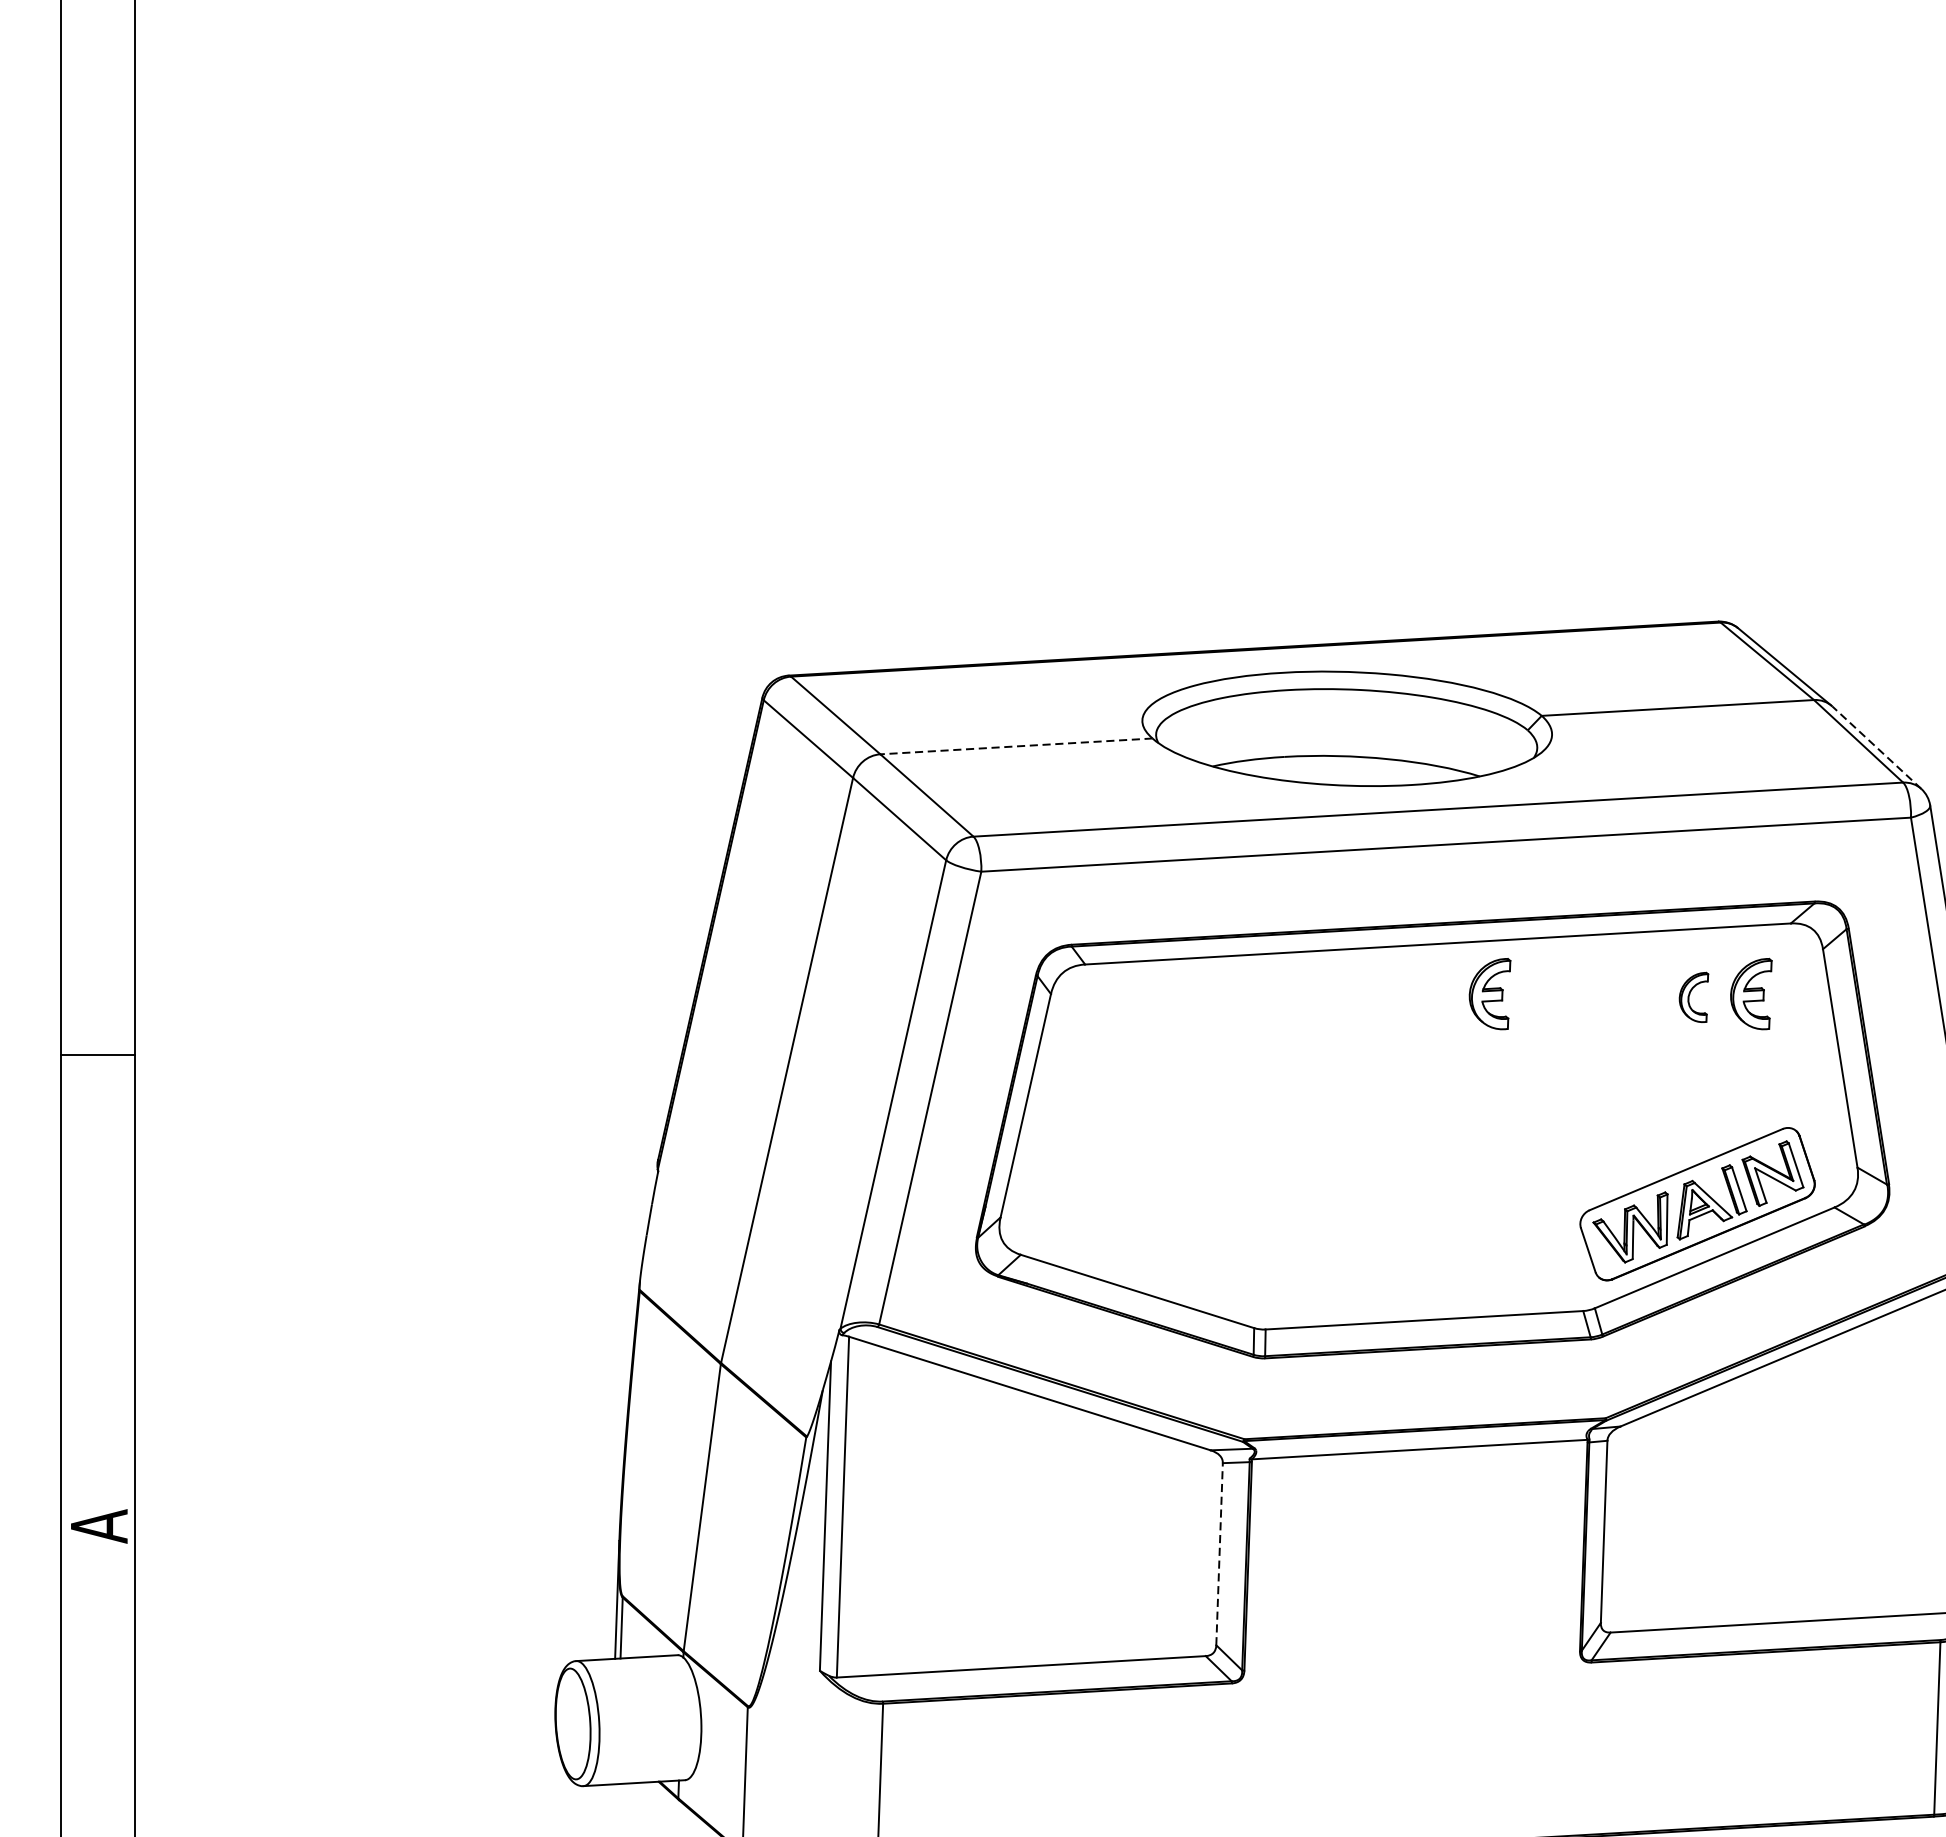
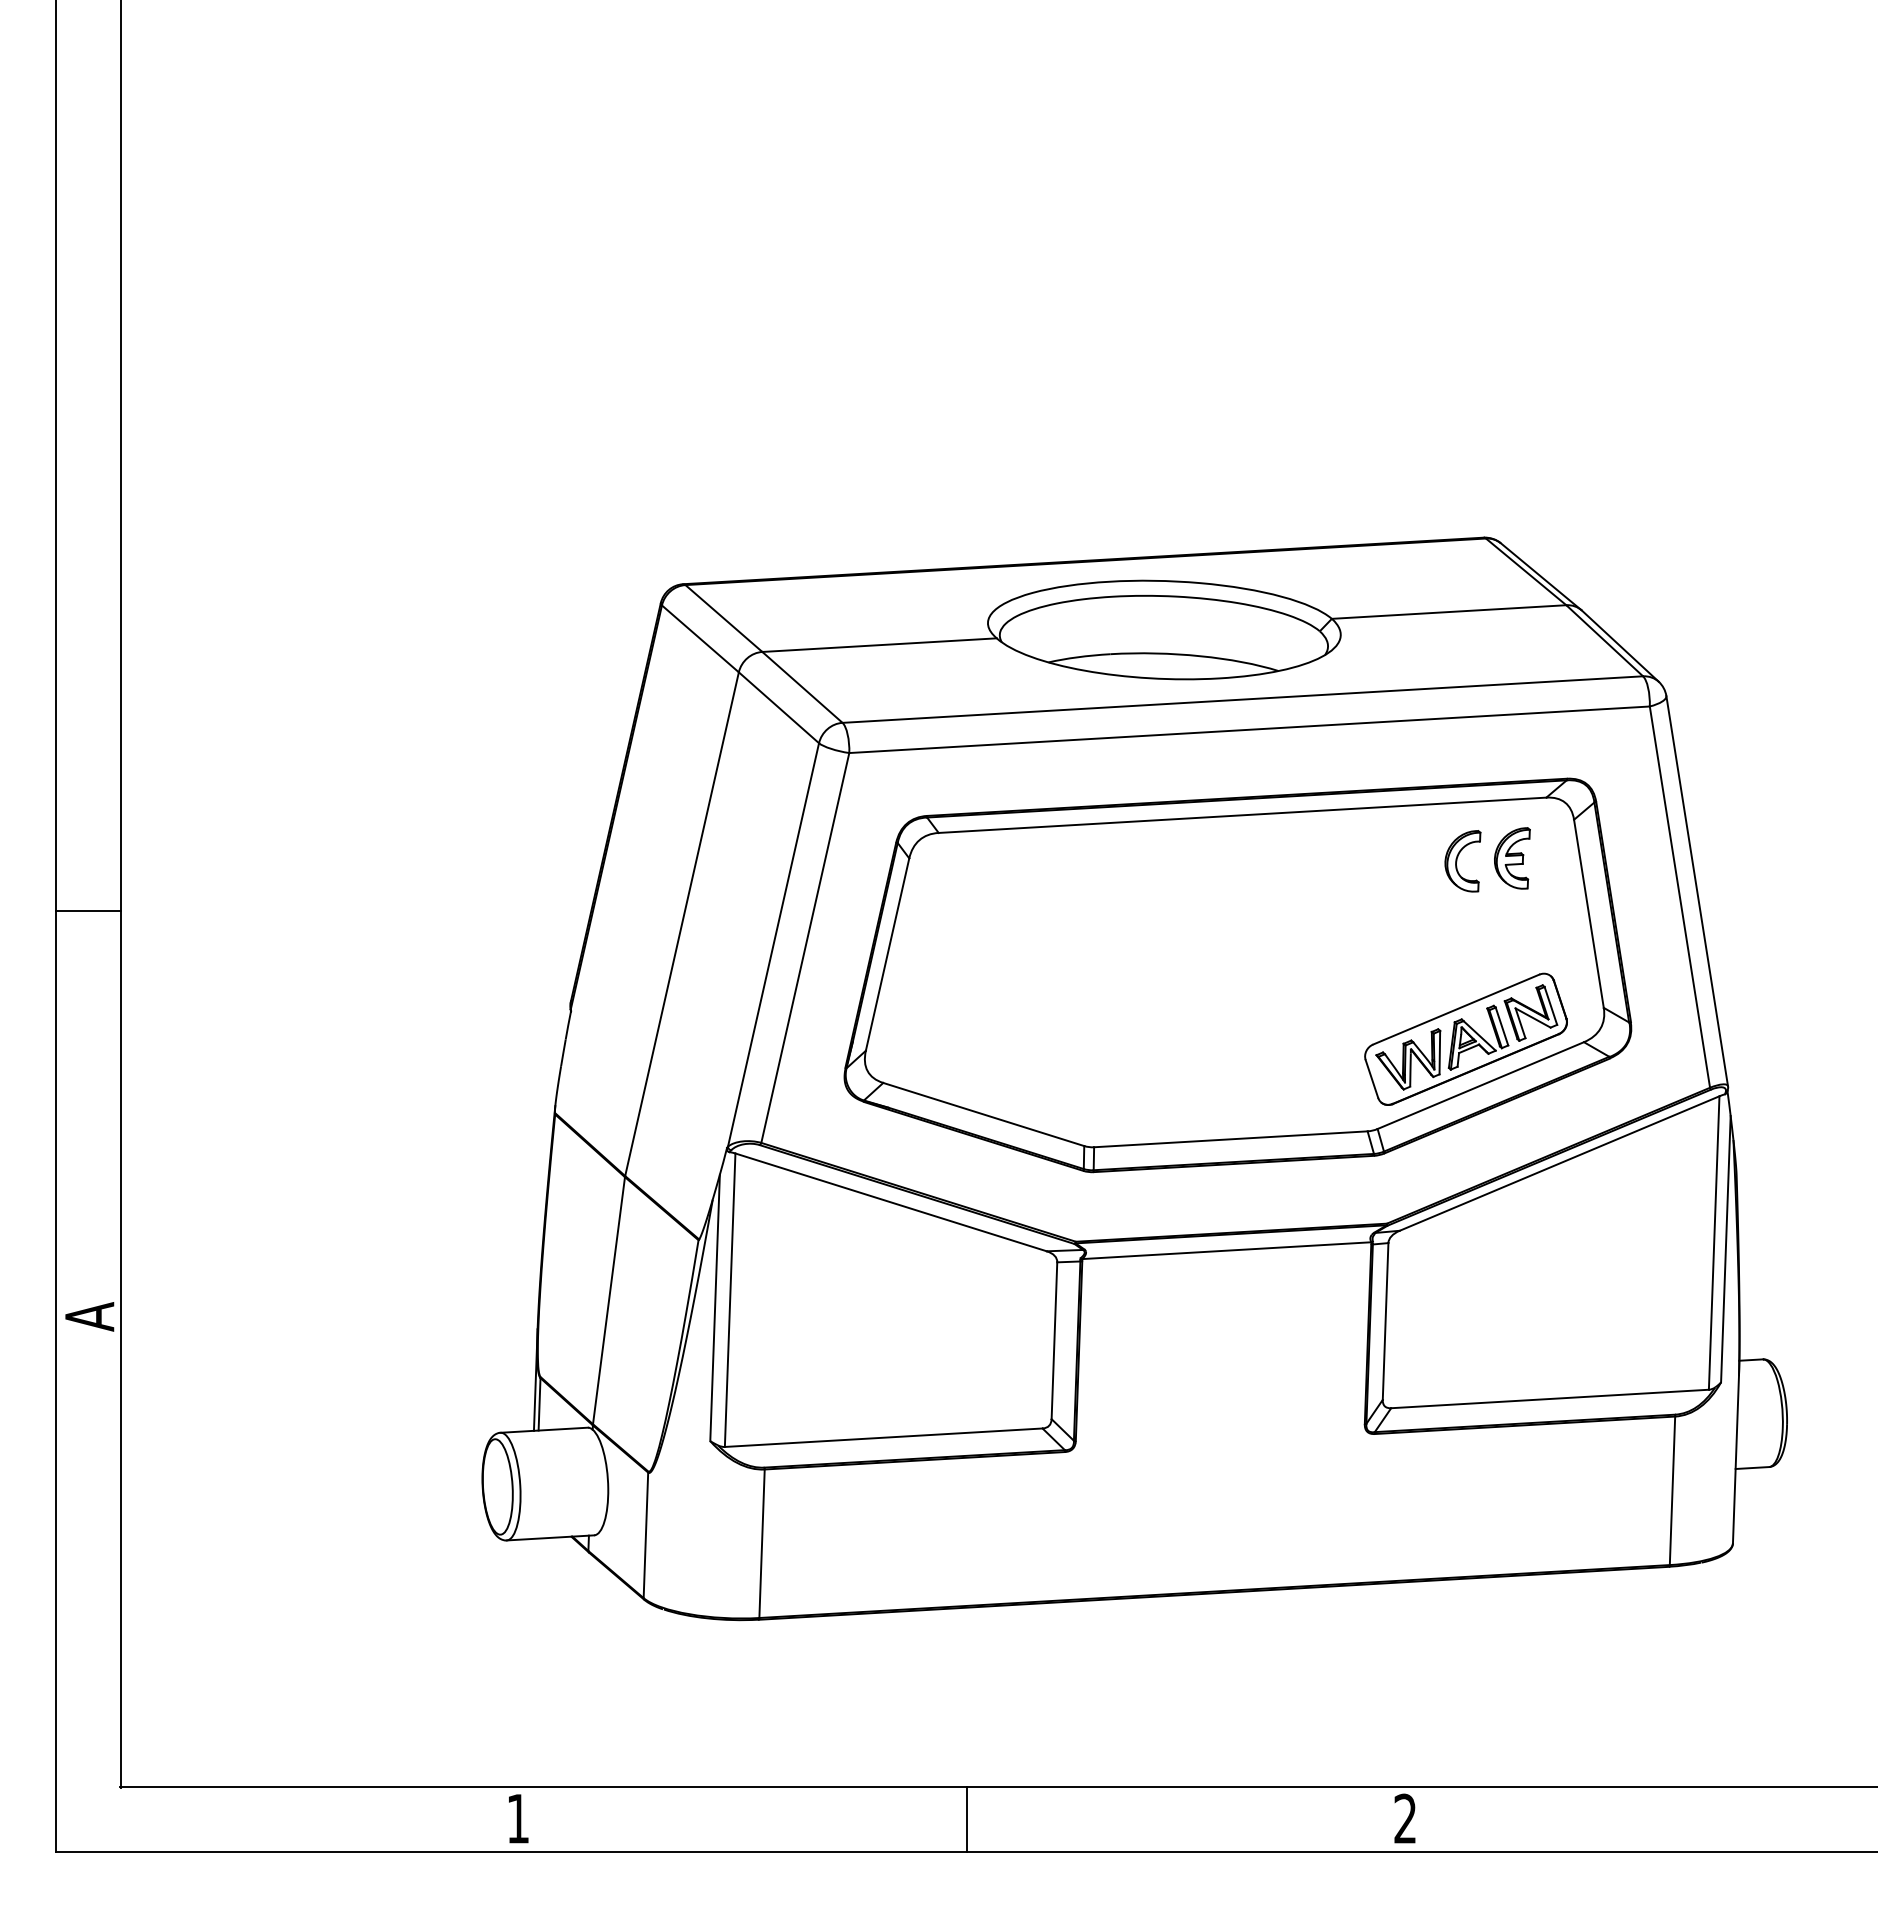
line: (1016, 746) -> (879, 645), dashed -> solid
line: (1876, 746) -> (1620, 645), dashed -> solid
part: (1490, 994) -> (1287, 858), removed
part: (1693, 997) -> (1462, 861), size x1.43
line: (1219, 1553) -> (1054, 1340), dashed -> solid

